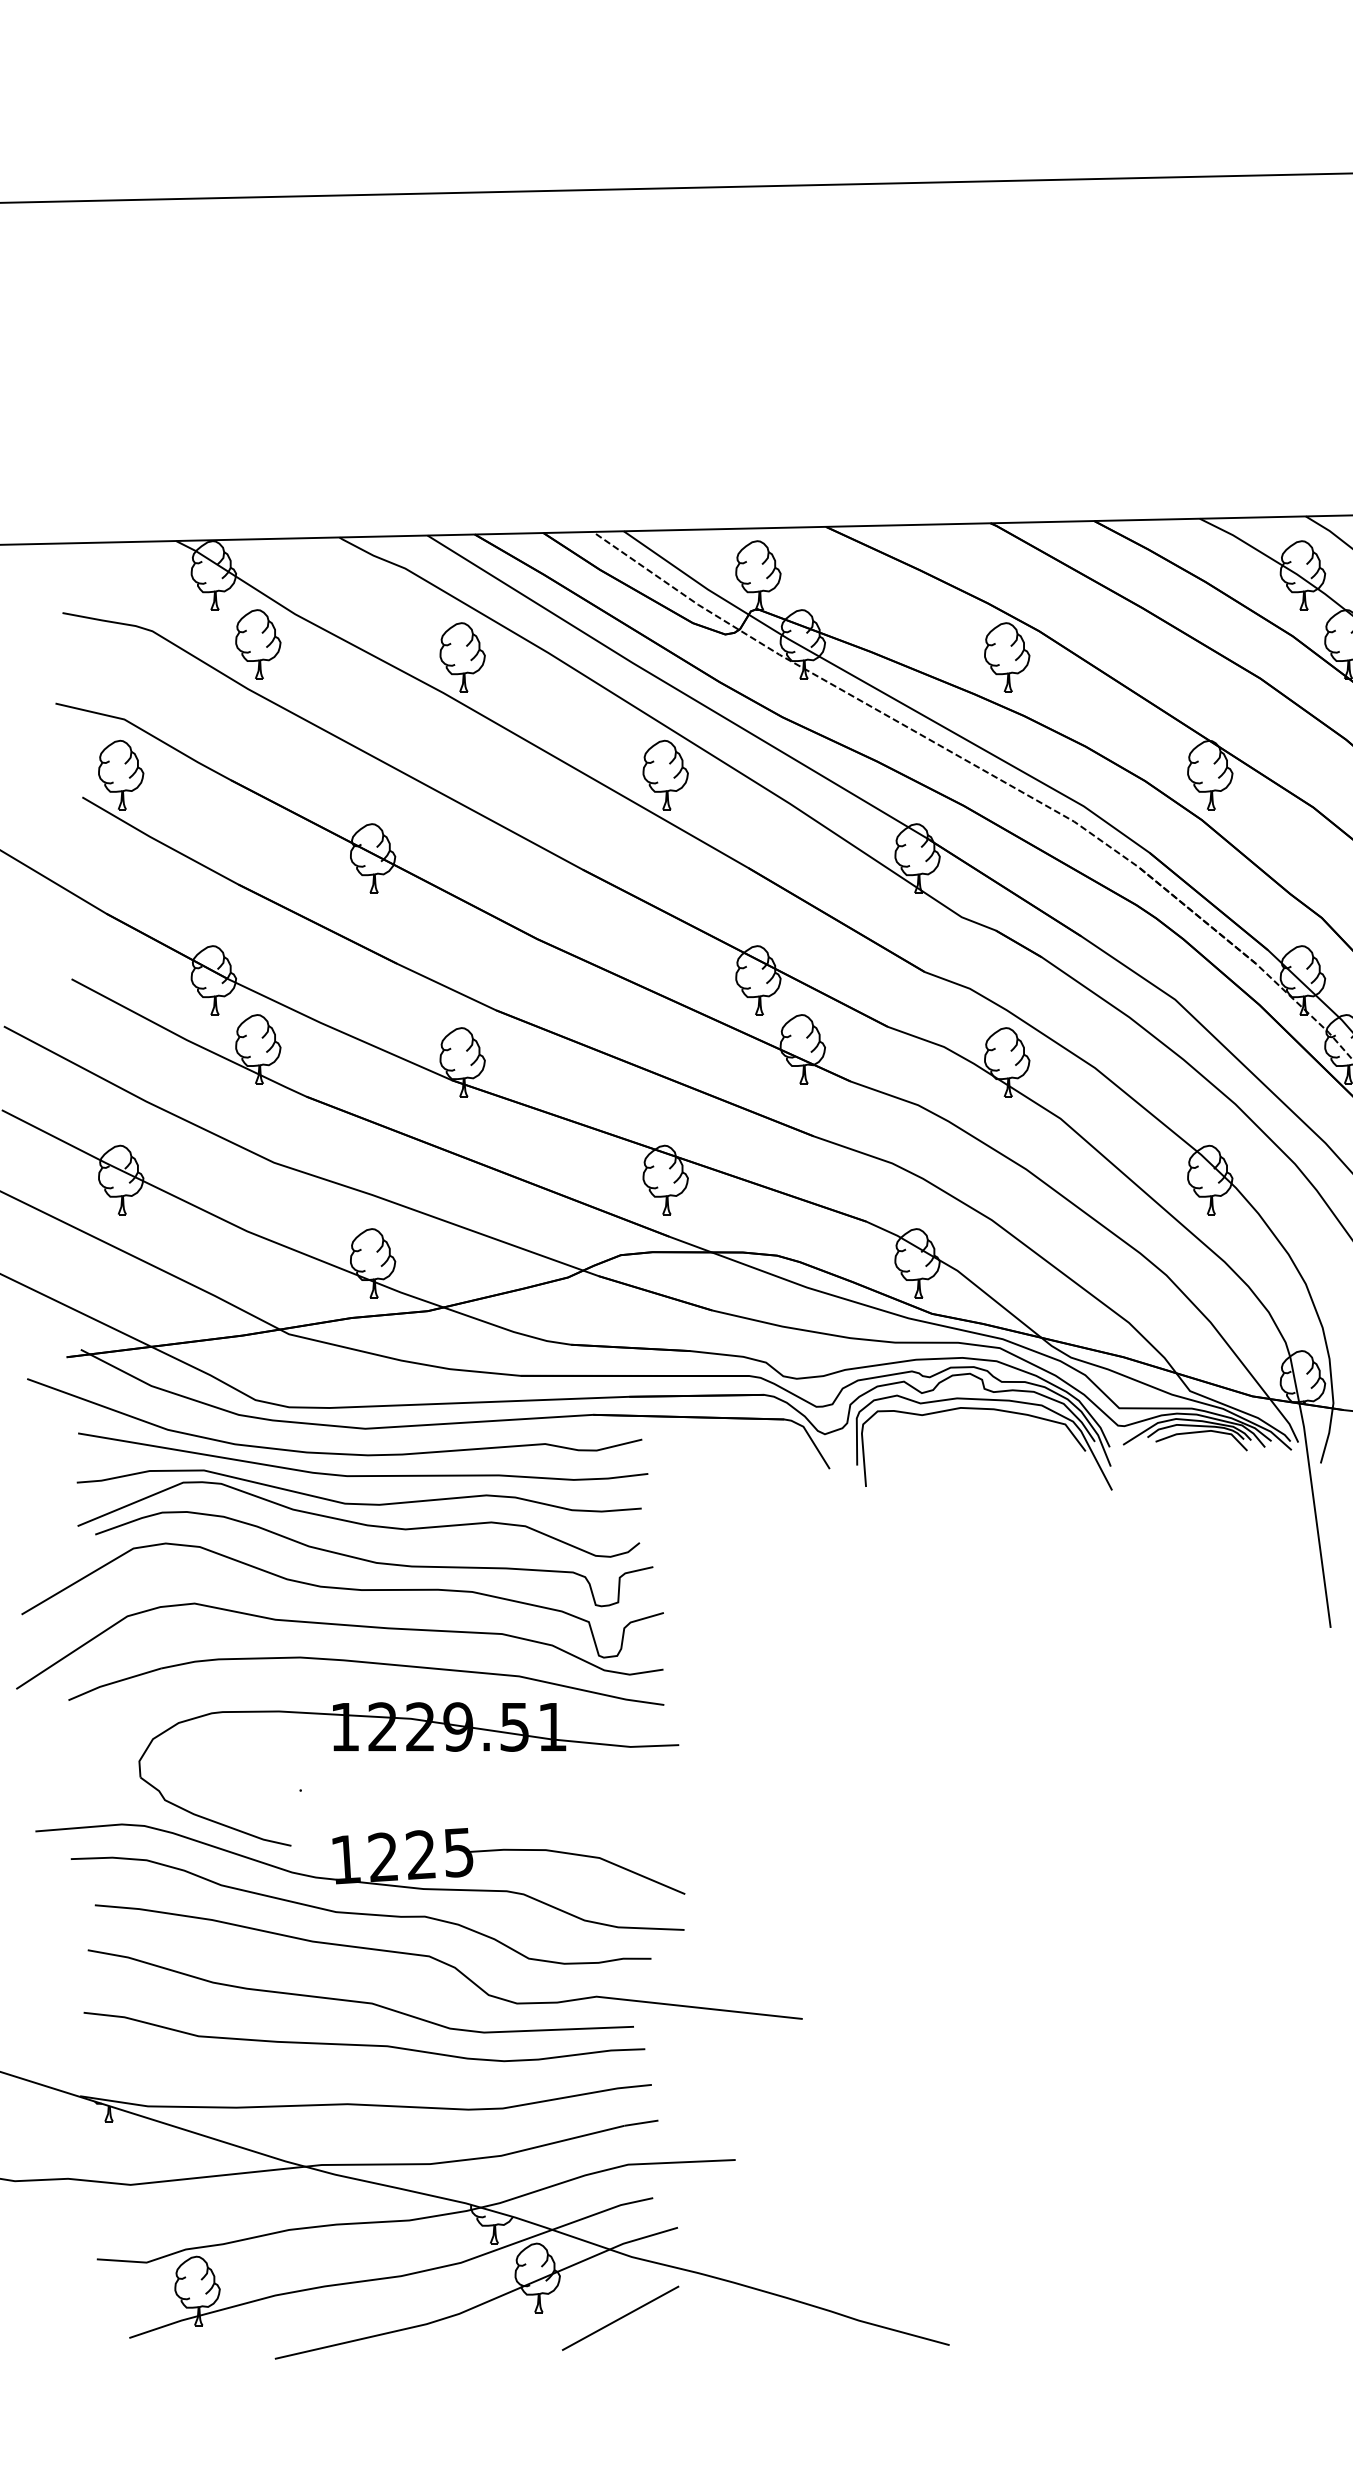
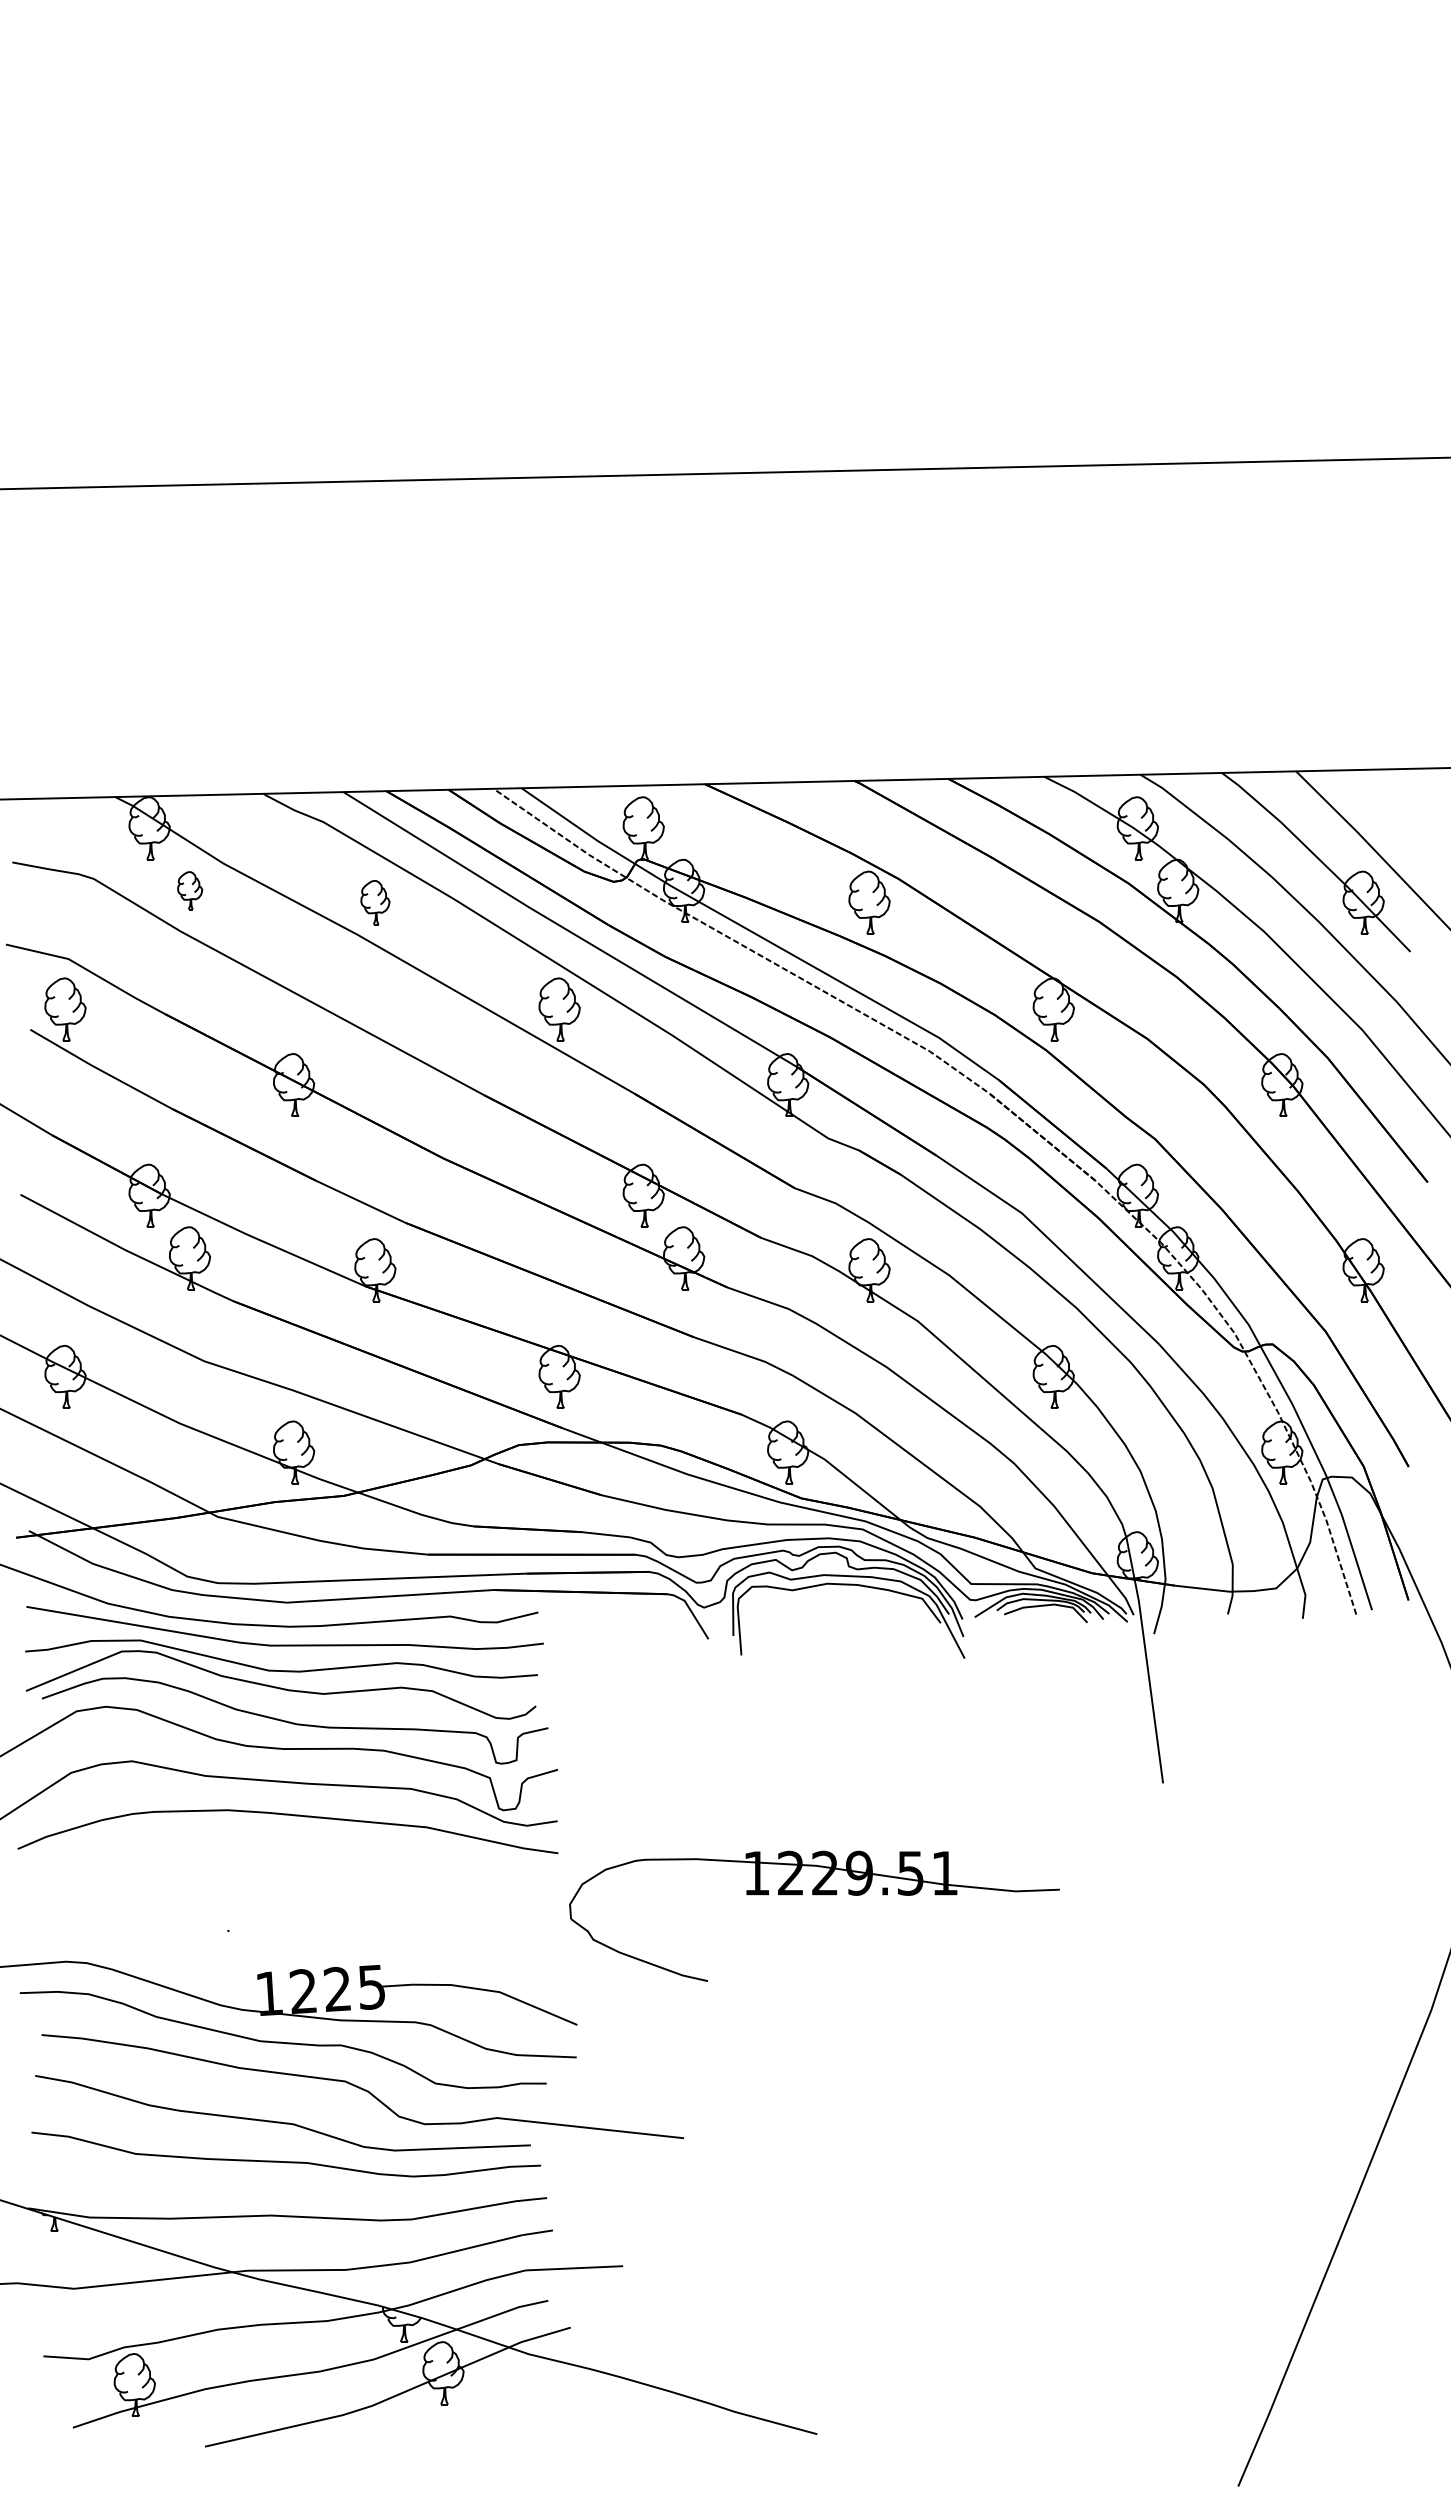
part: (258, 643) -> (190, 890), size x0.6
part: (462, 657) -> (375, 902), size x0.7
part: (408, 1751) -> (814, 1895), moved
line: (620, 2317) -> (518, 2409), removed

